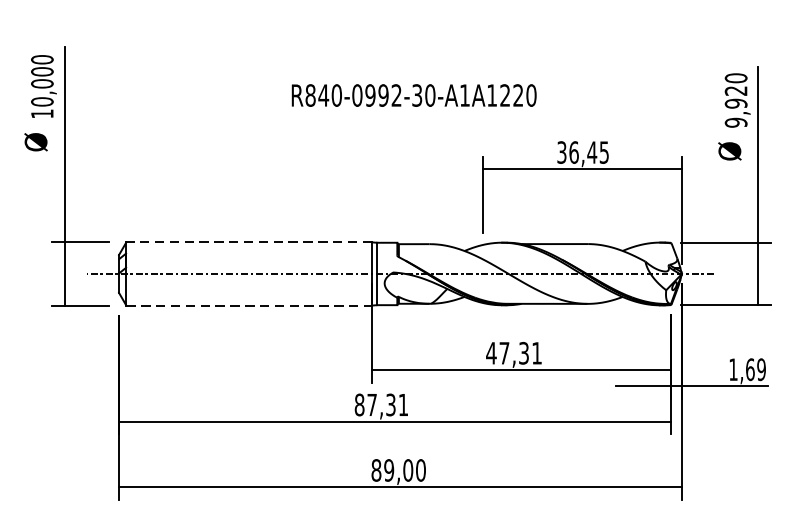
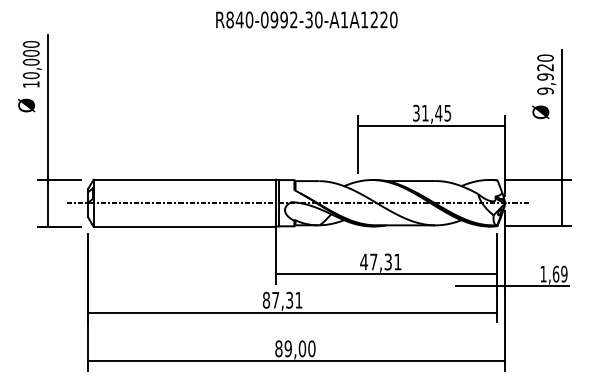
text: (413, 94) -> (306, 19), moved
text: (574, 151) -> (425, 112), 36,45 -> 31,45
line: (249, 241) -> (184, 179), dashed -> solid
line: (250, 305) -> (185, 226), dashed -> solid

